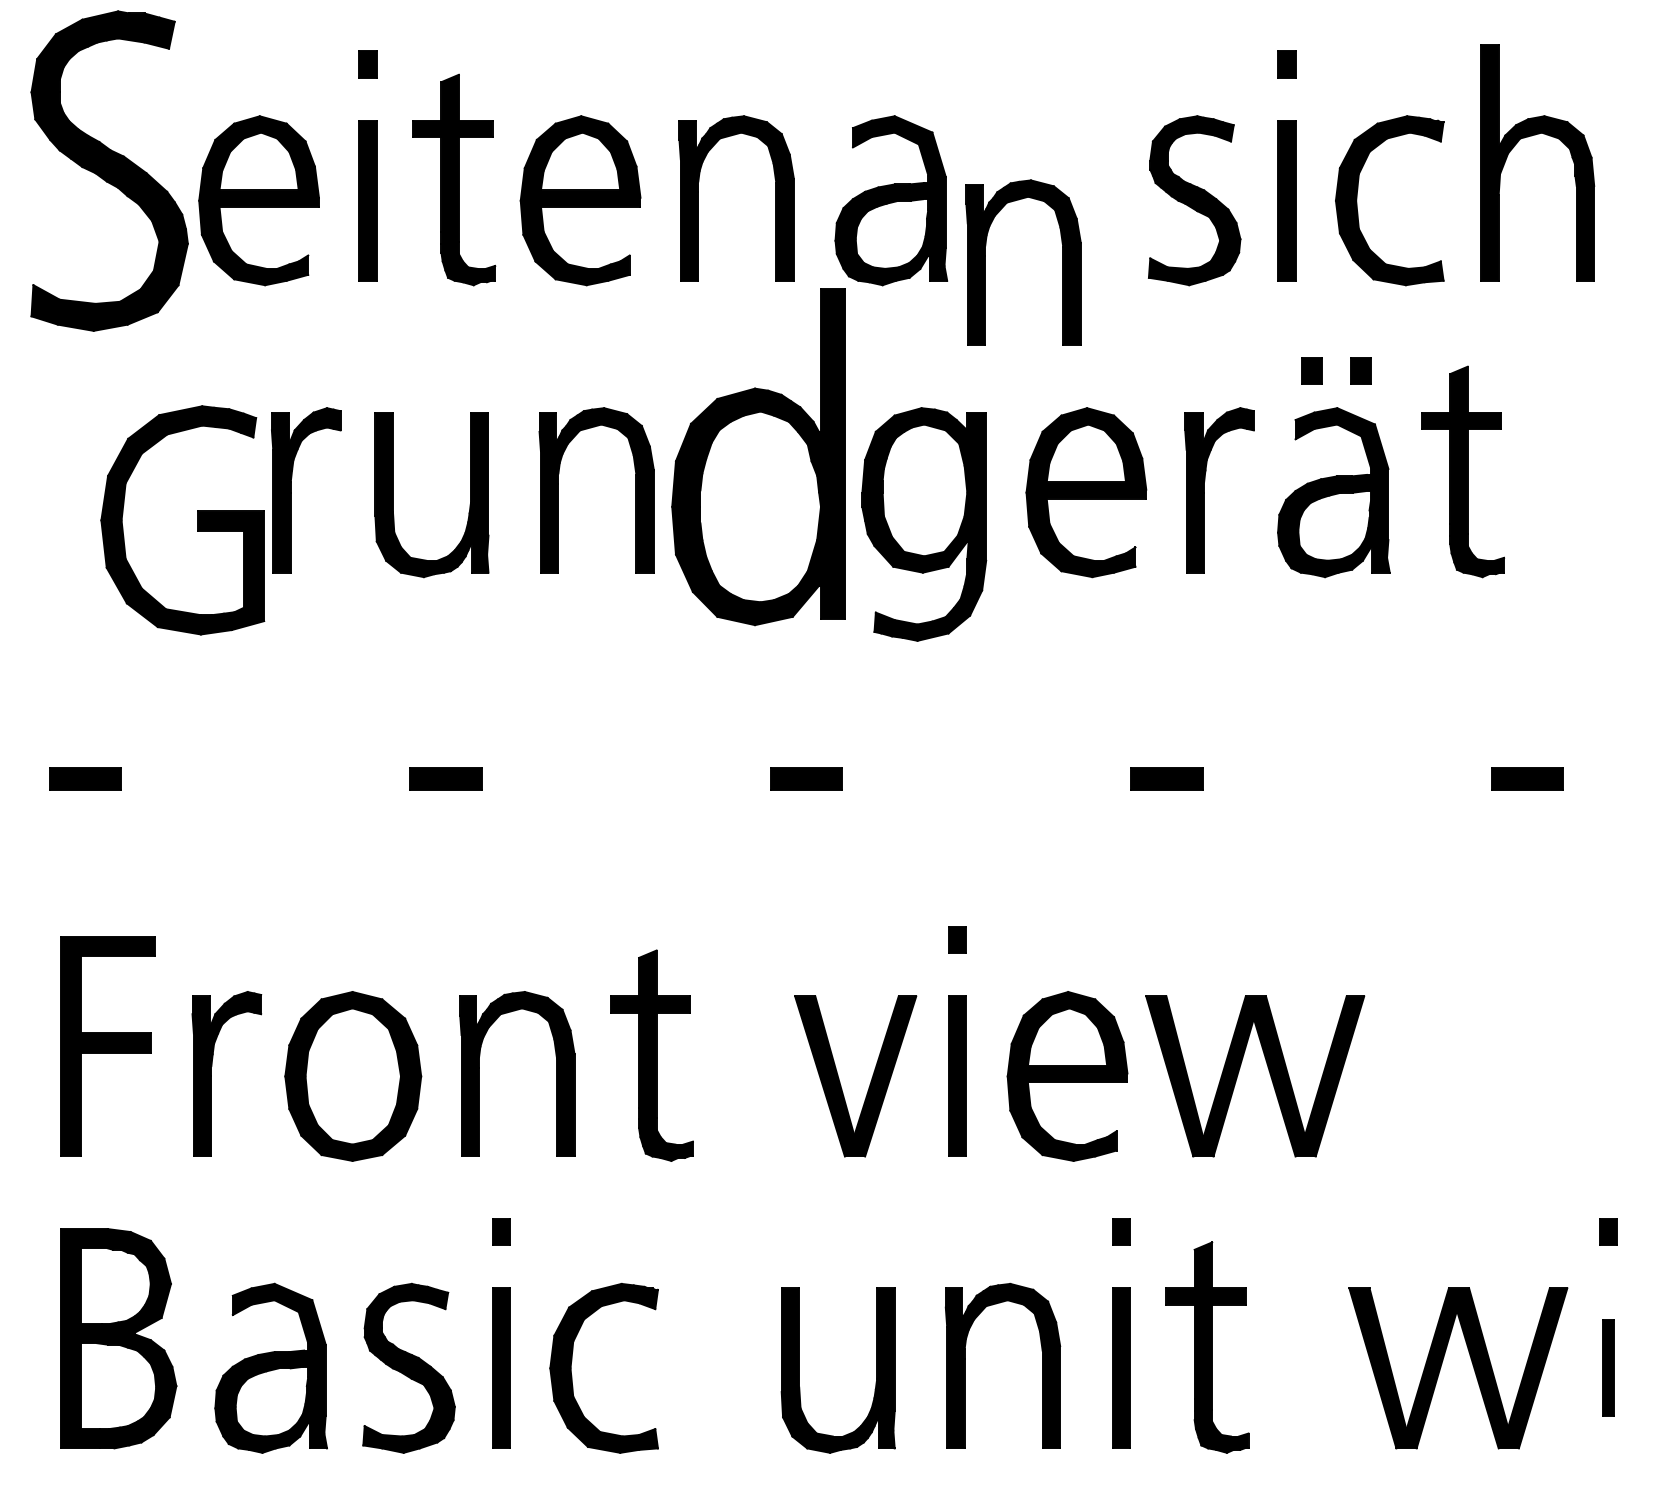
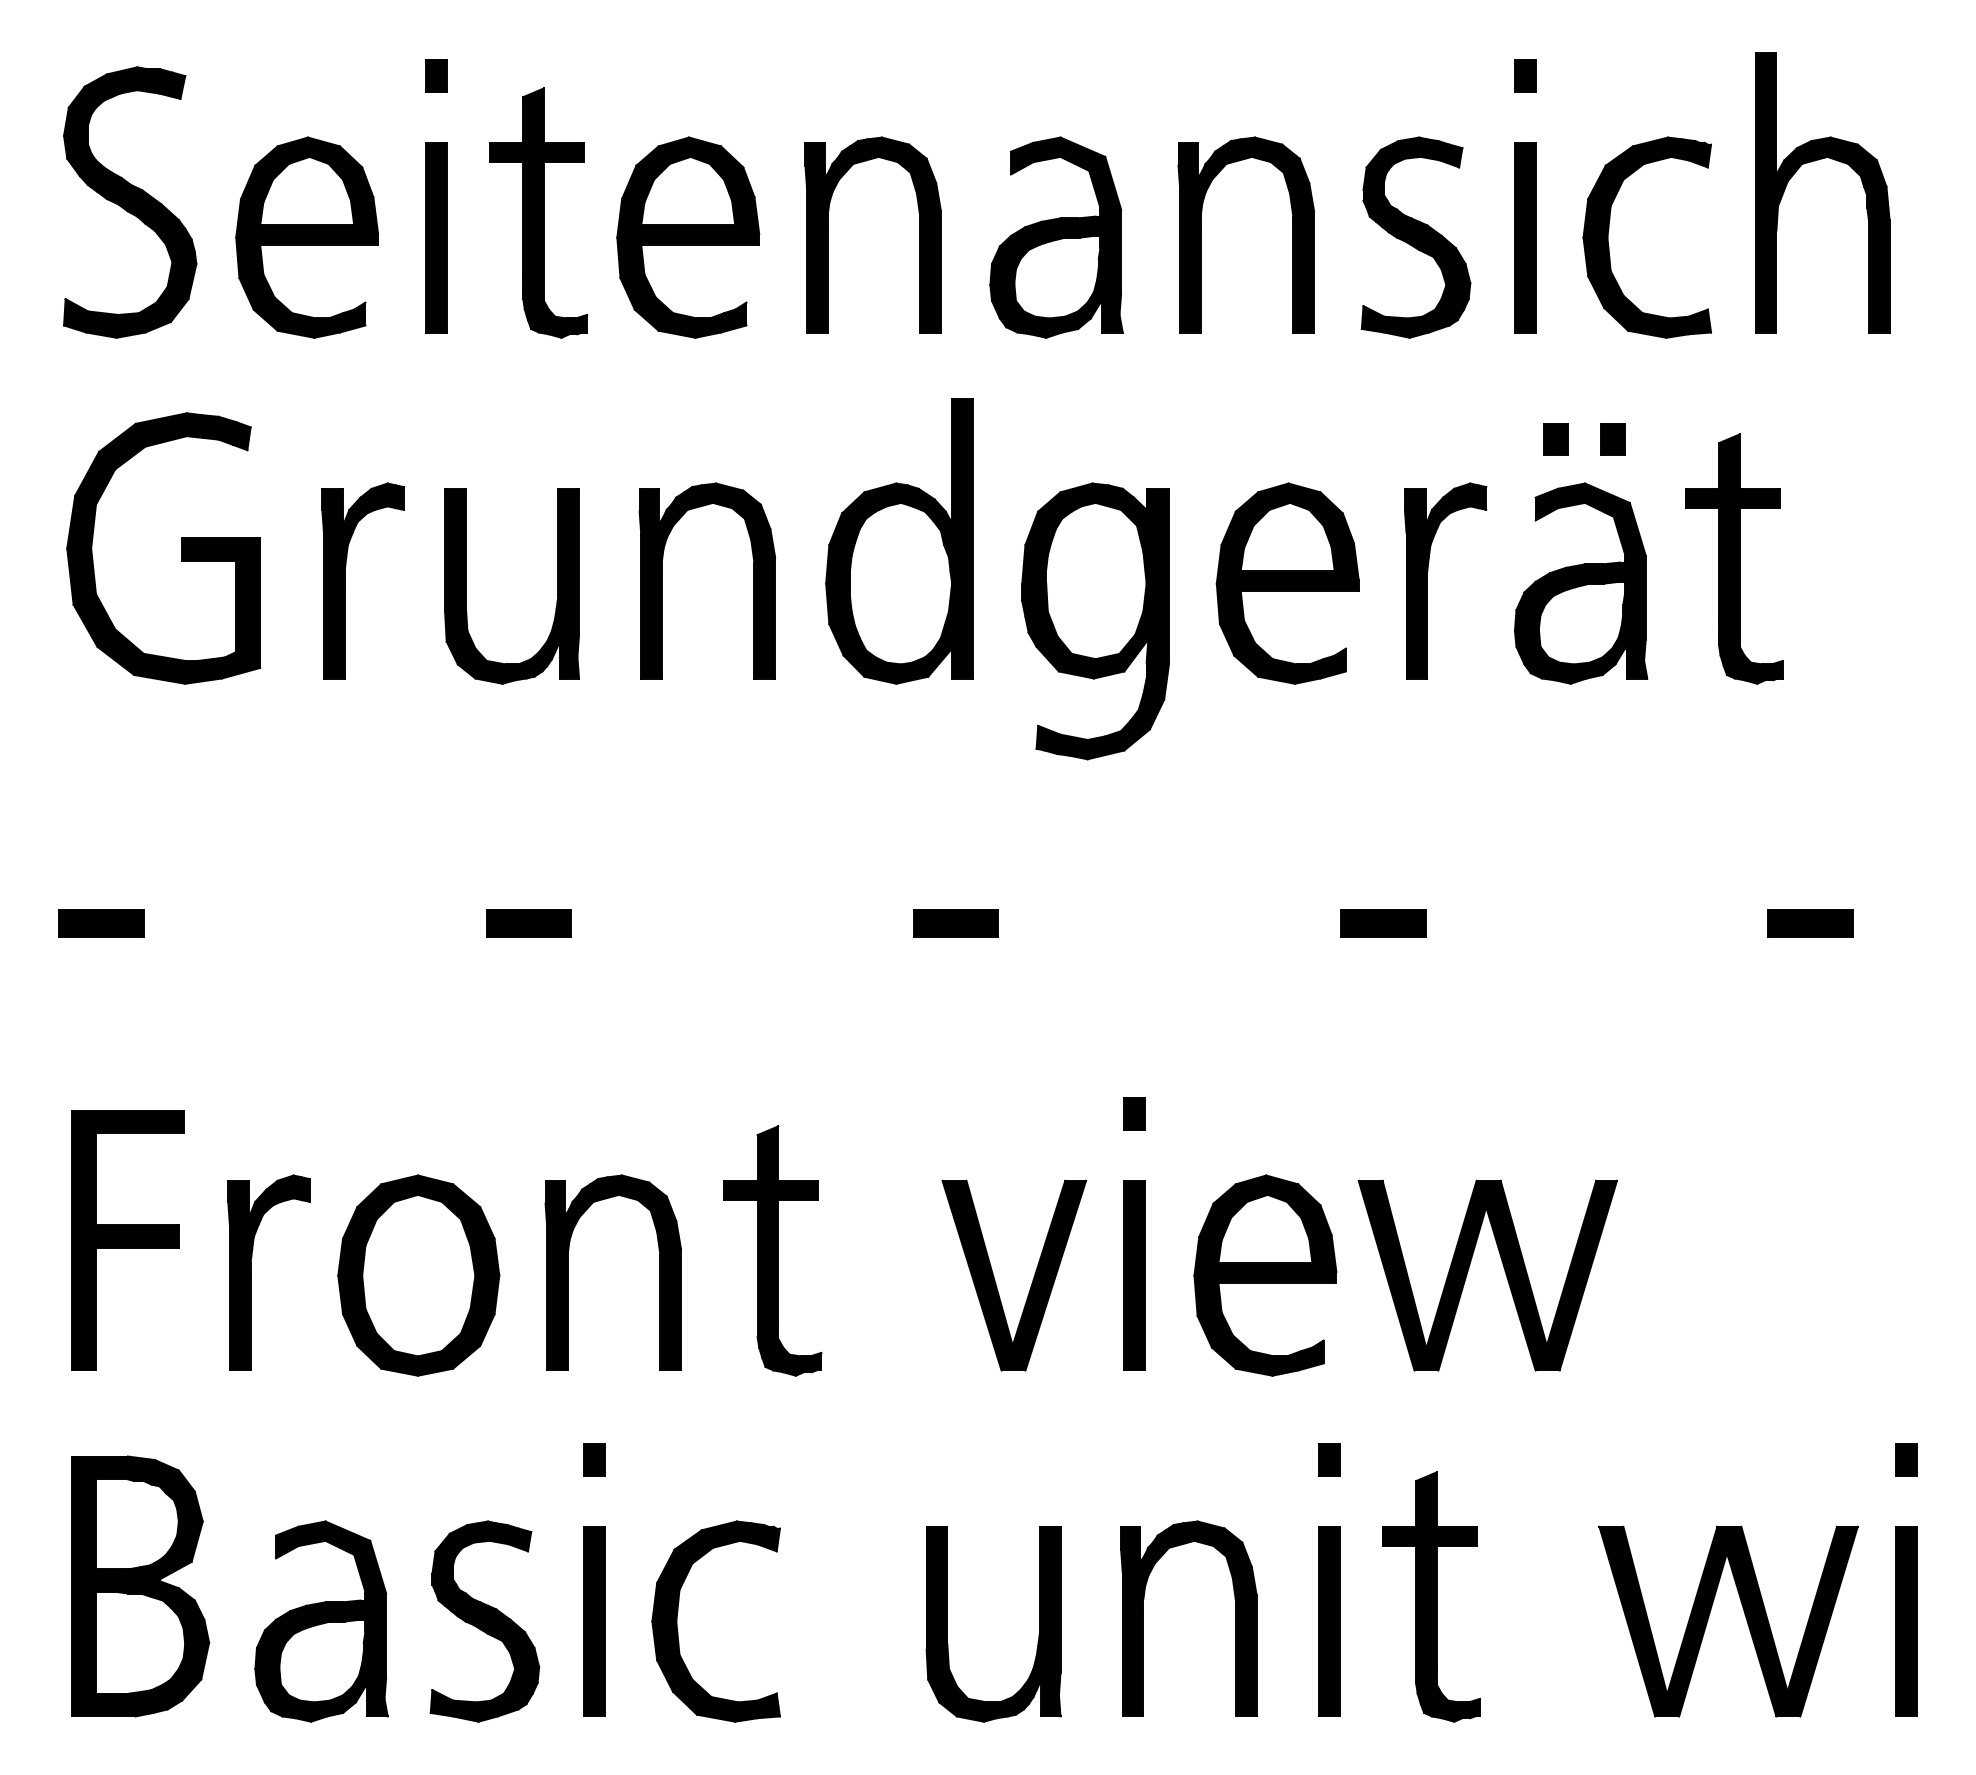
part: (110, 171) -> (130, 202), size x0.71
part: (985, 262) -> (1201, 234), moved
part: (758, 457) -> (899, 541), size x0.71
part: (197, 520) -> (181, 548), moved
part: (1608, 1368) -> (1906, 1621), size x1.67

